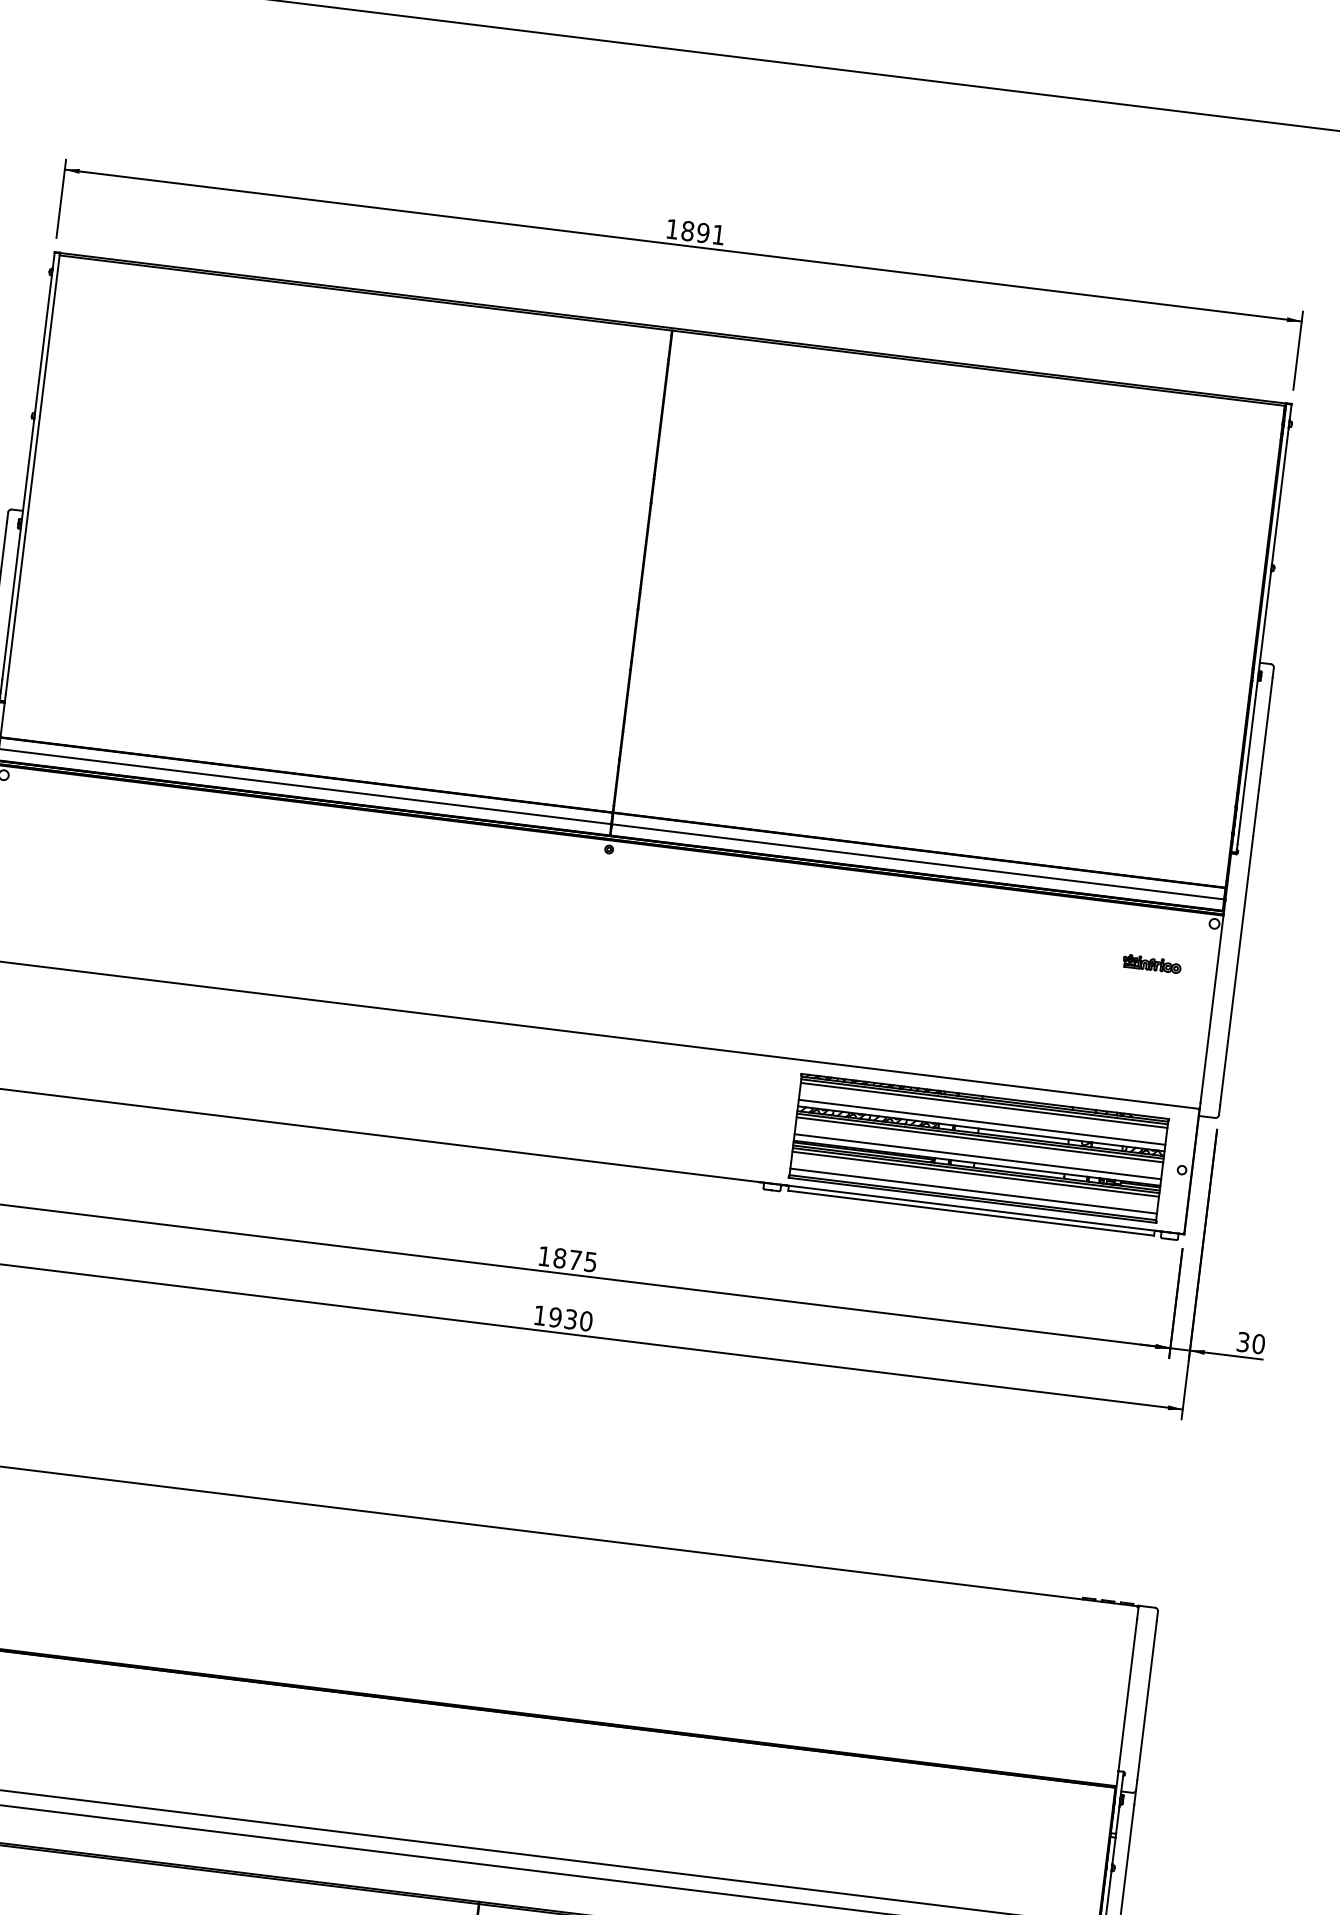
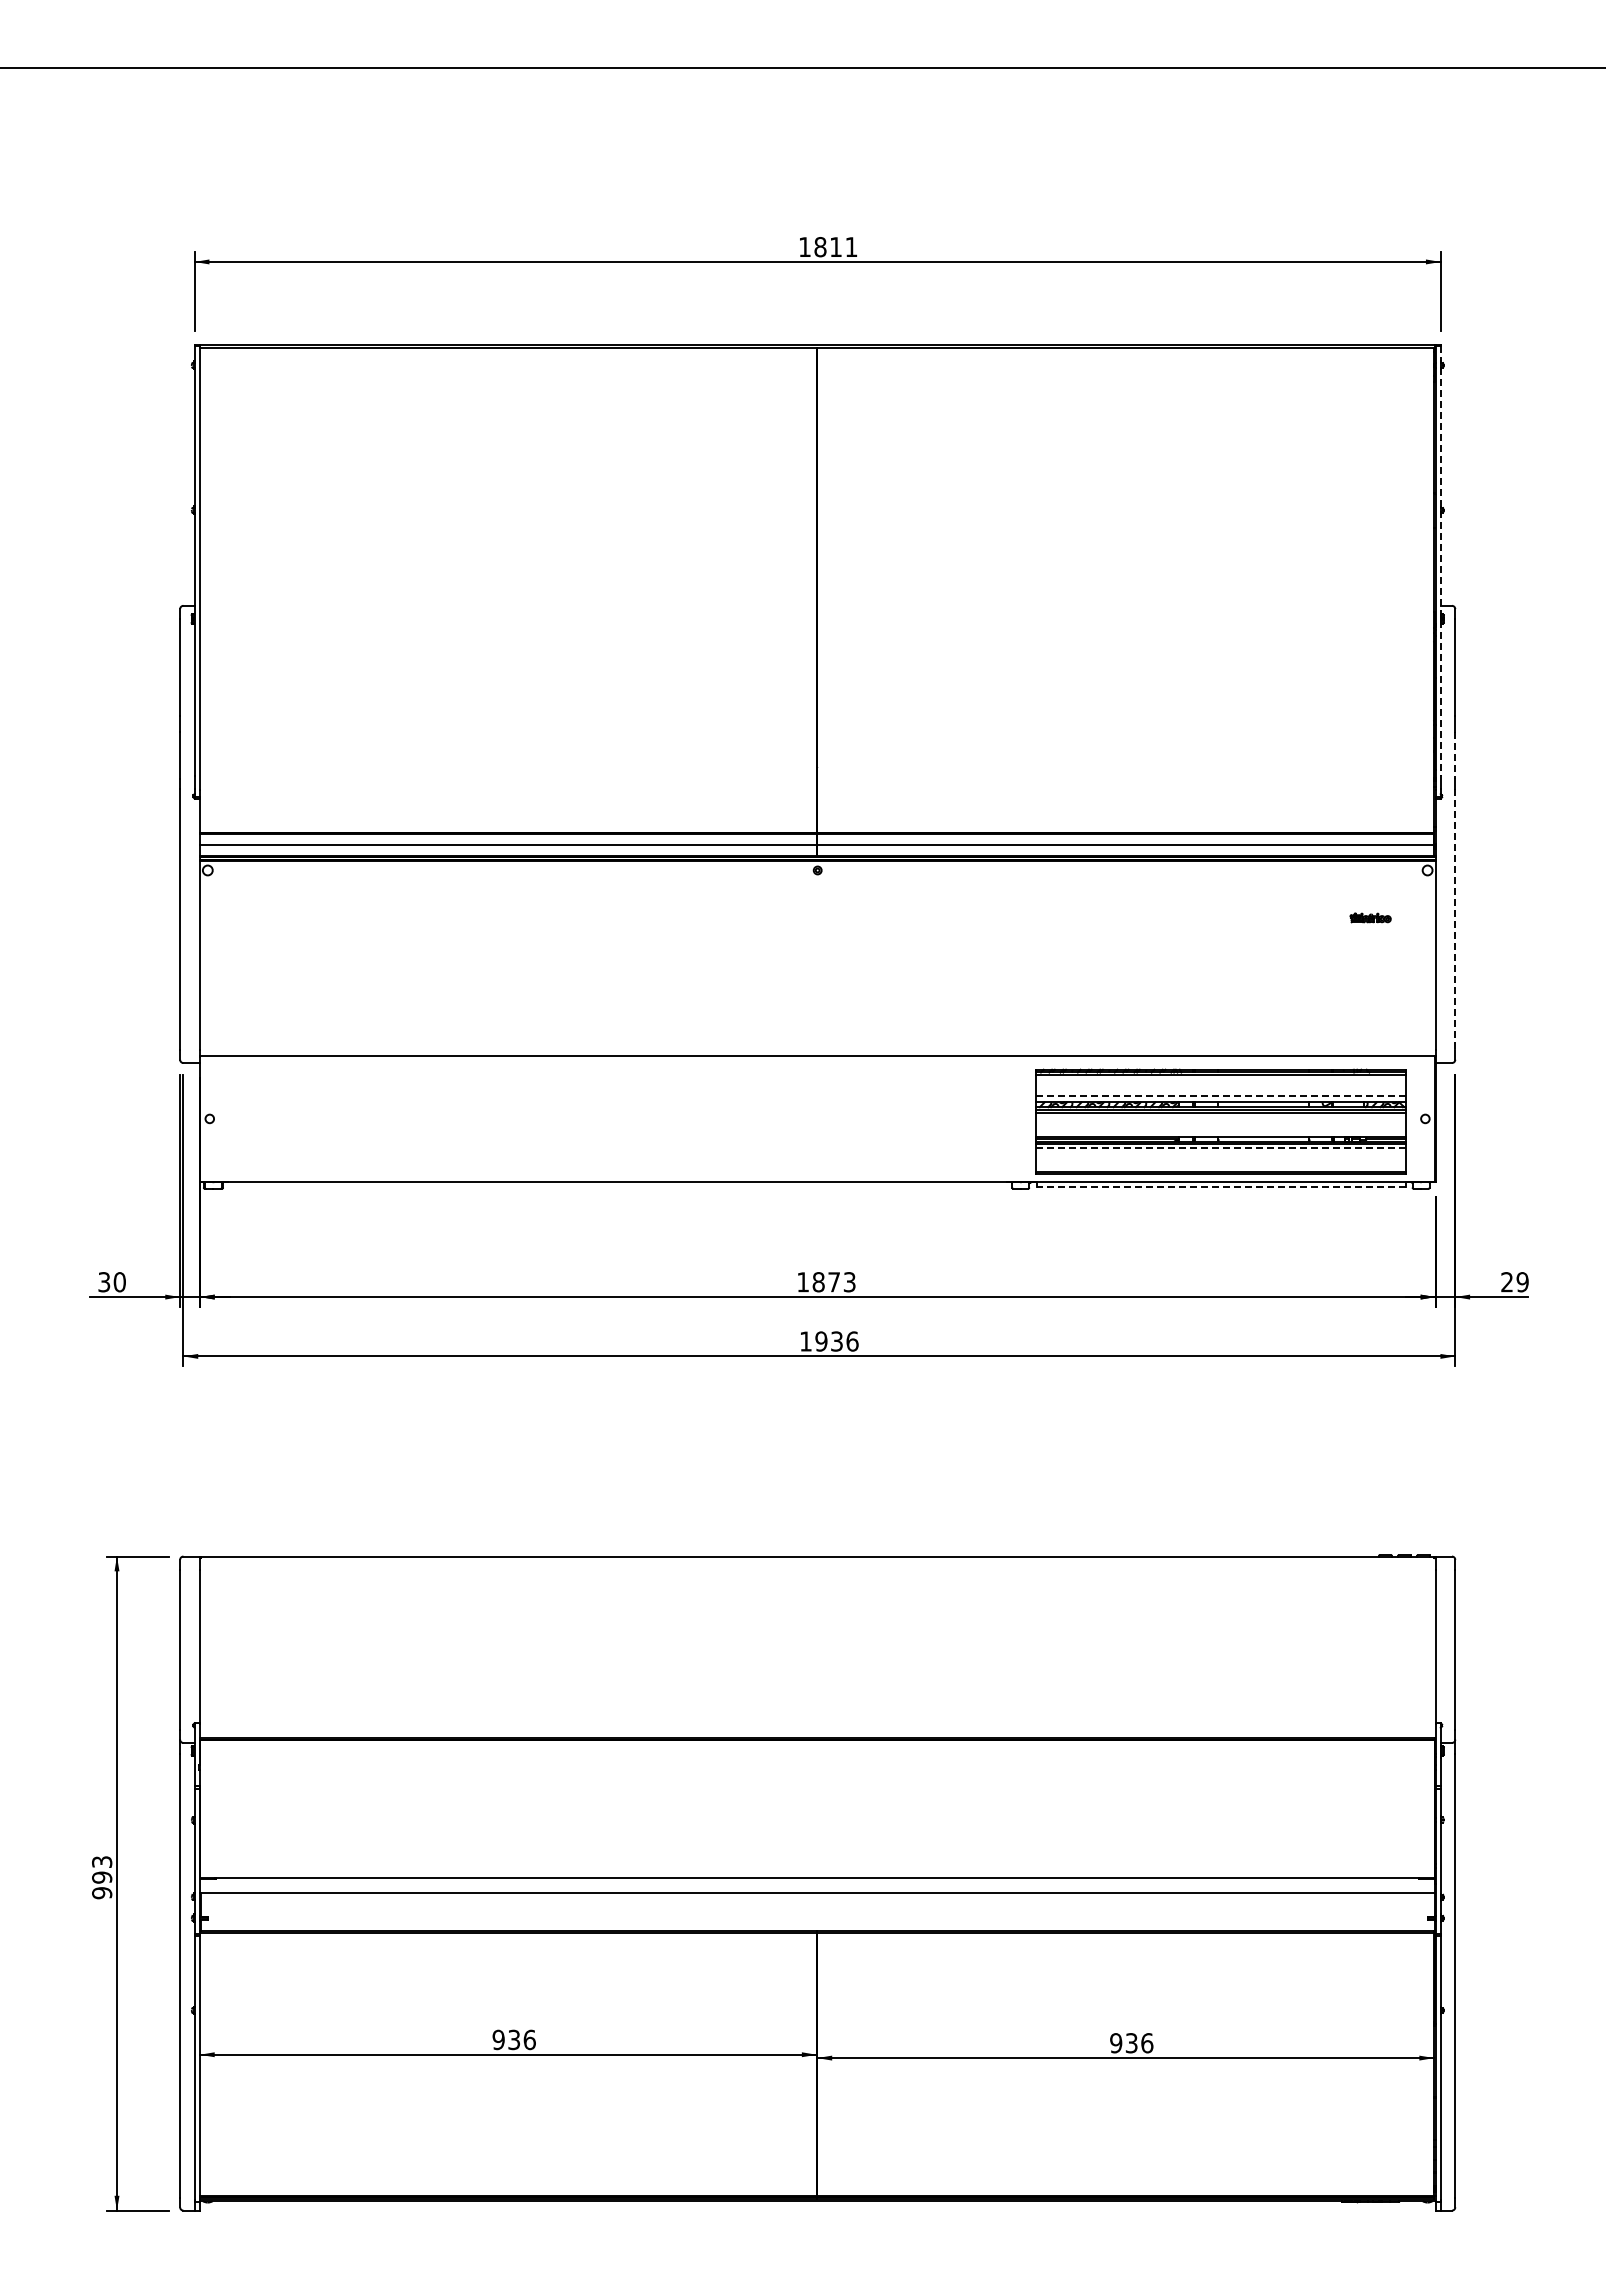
text: (702, 233) -> (835, 247), 1891 -> 1811
line: (1265, 617) -> (1440, 560), solid -> dashed
line: (1256, 814) -> (1455, 756), solid -> dashed
part: (1152, 963) -> (1370, 917), size x0.7
line: (1236, 975) -> (1455, 919), solid -> dashed
line: (983, 1105) -> (1220, 1078), removed
line: (982, 1122) -> (1221, 1095), solid -> dashed
line: (977, 1156) -> (1220, 1130), removed
line: (976, 1174) -> (1221, 1148), solid -> dashed
line: (973, 1191) -> (1220, 1165), removed
line: (970, 1213) -> (1220, 1187), solid -> dashed
text: (590, 1261) -> (849, 1281), 1875 -> 1873
text: (586, 1321) -> (852, 1341), 1930 -> 1936
text: (1250, 1343) -> (1514, 1282), 30 -> 29

